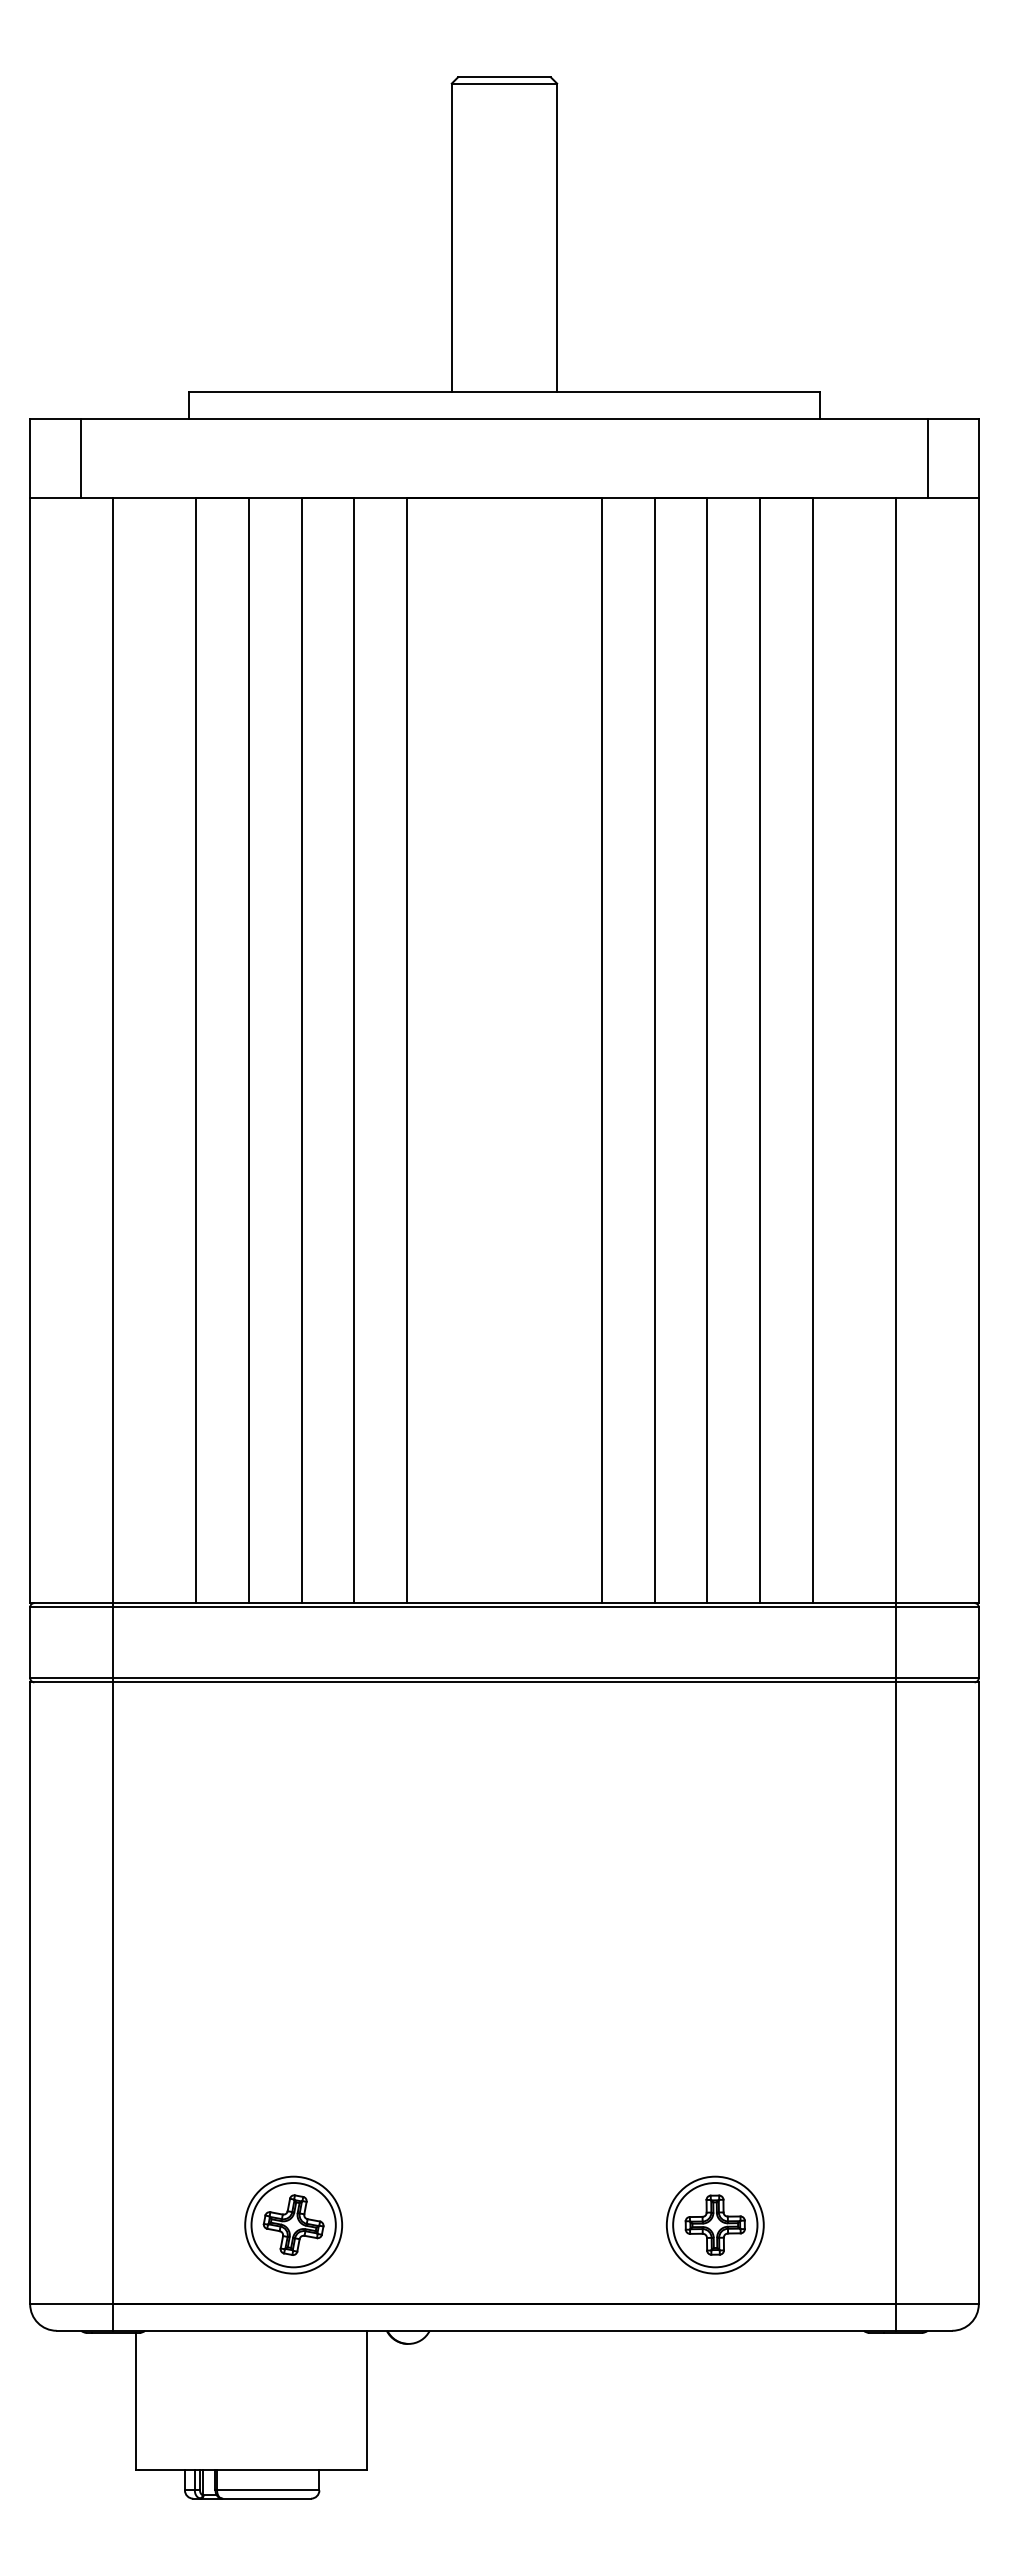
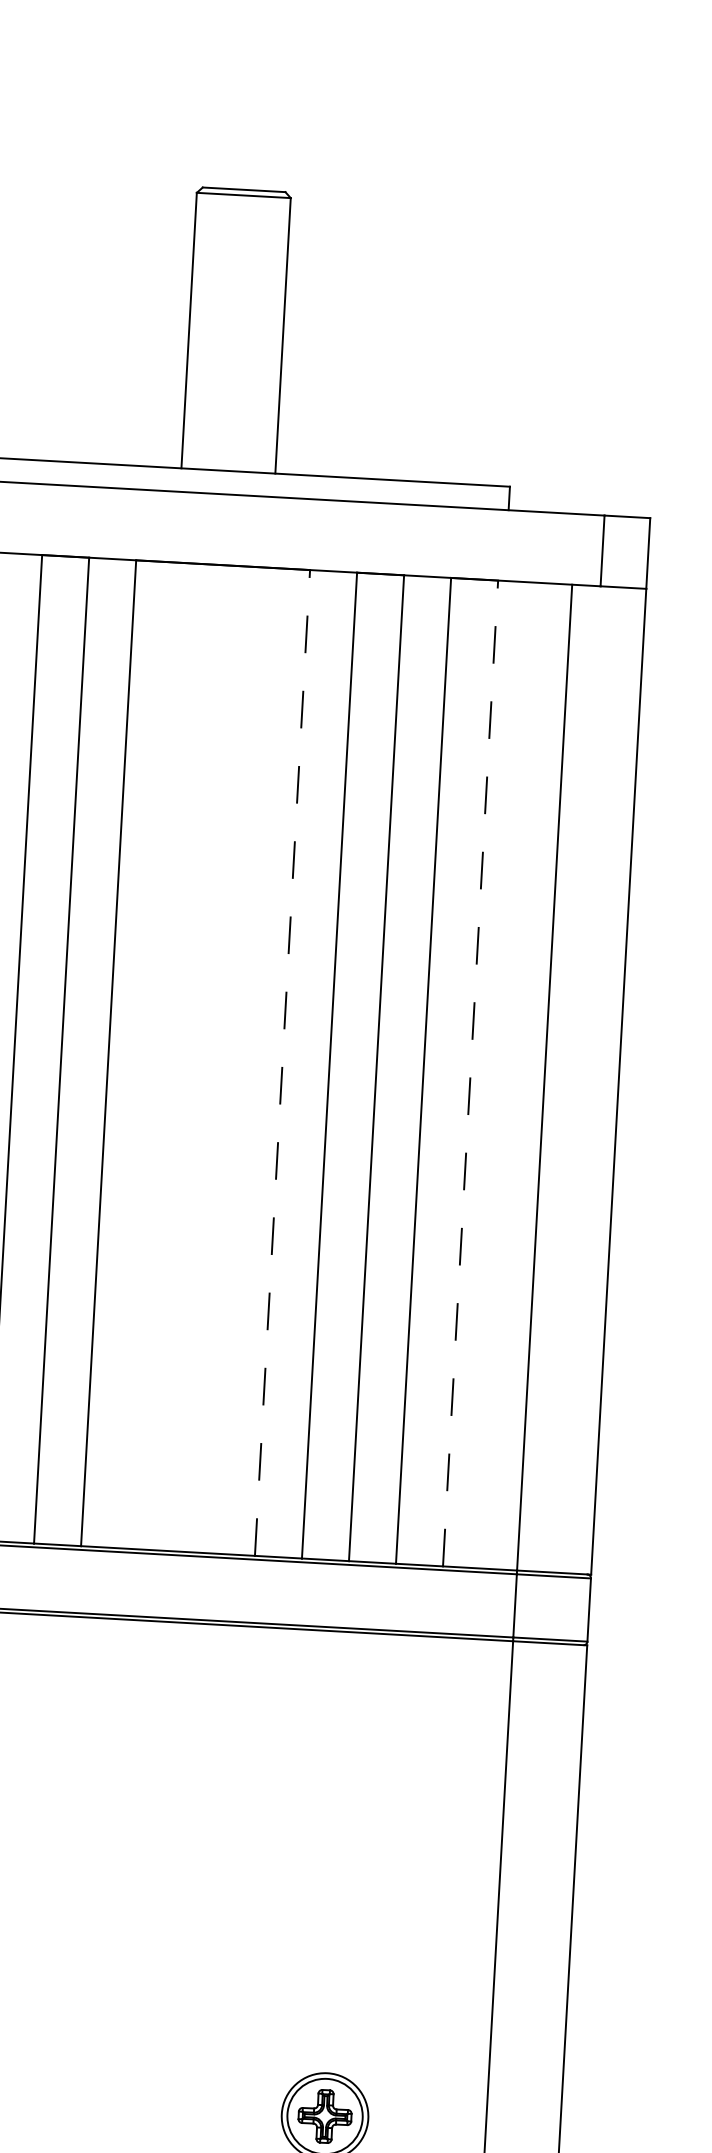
line: (601, 1050) -> (282, 1062), solid -> dashed
line: (812, 1050) -> (470, 1073), solid -> dashed

